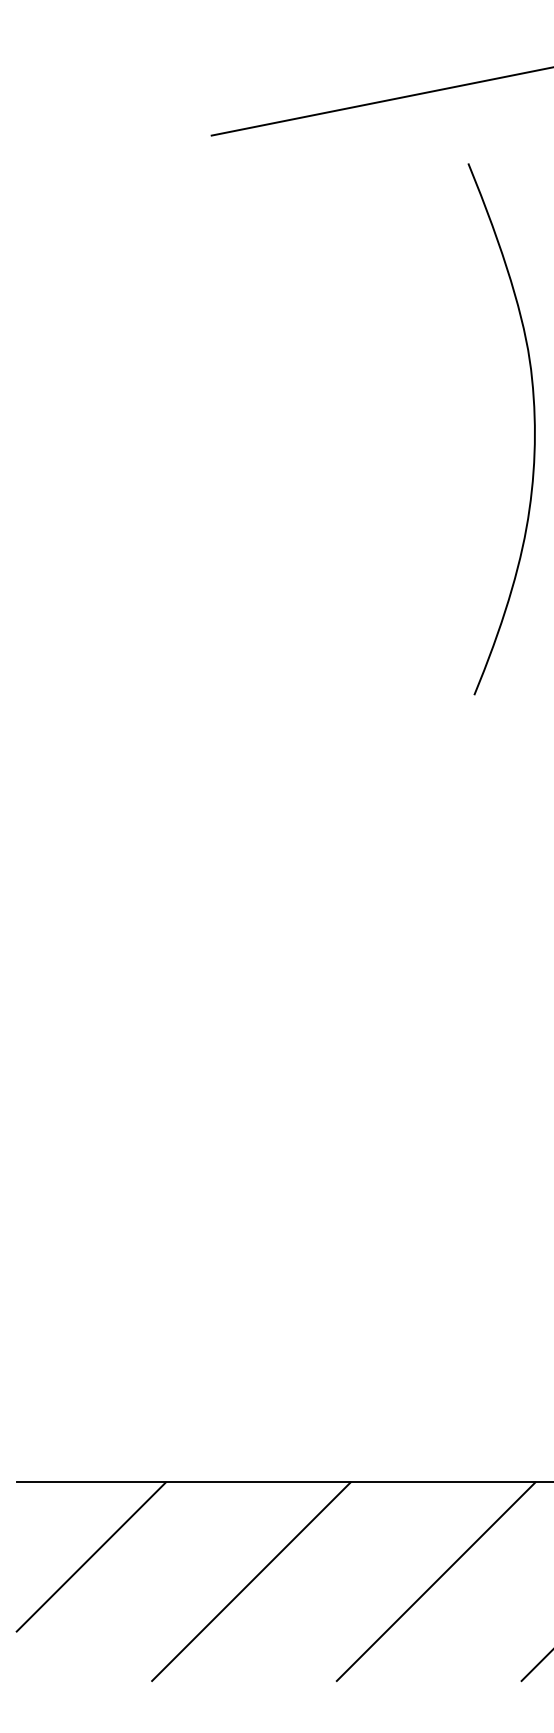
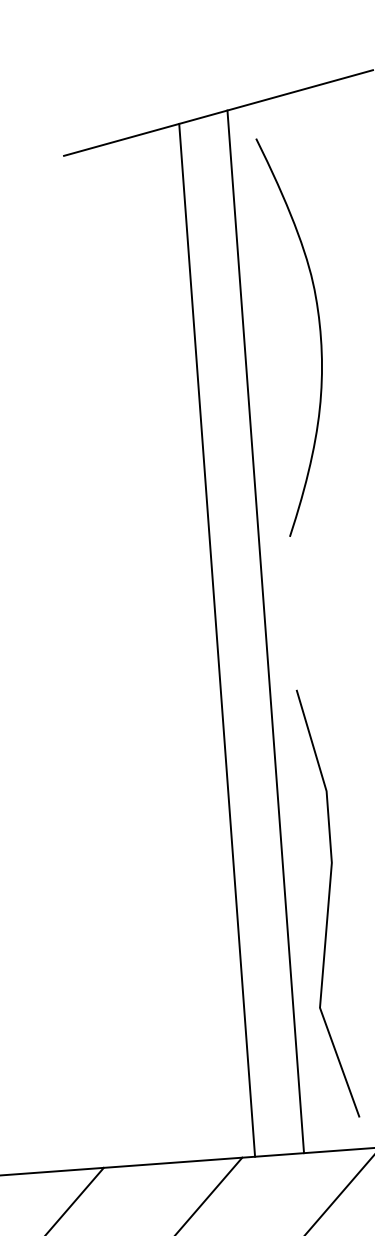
curve: (533, 423) -> (319, 329), moved
line: (432, 786) -> (265, 631), added
line: (367, 793) -> (217, 640), added
line: (489, 1153) -> (328, 903), added

